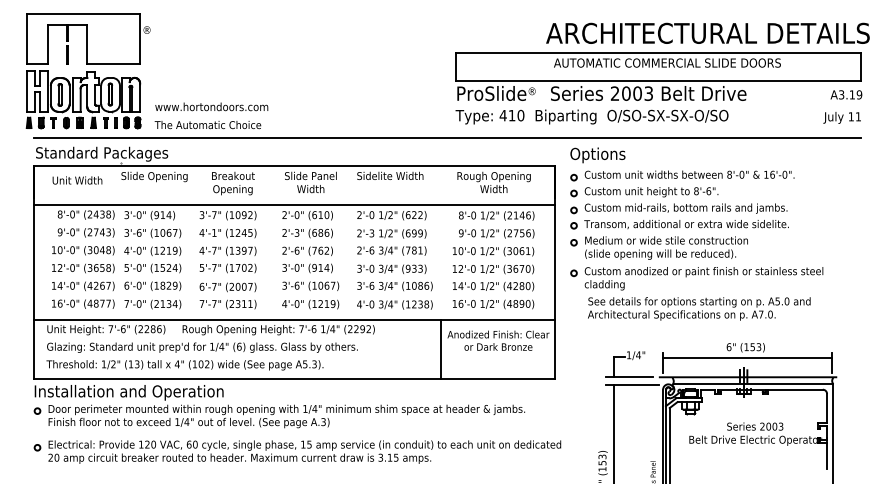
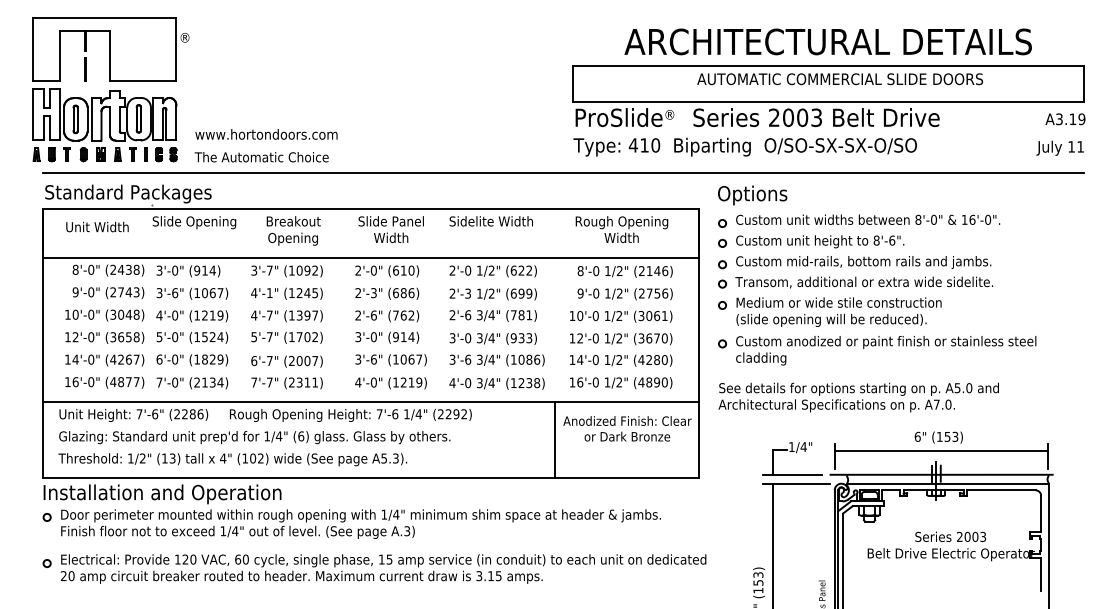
text: (707, 32) -> (827, 40), moved
text: (699, 308) -> (859, 397), moved

